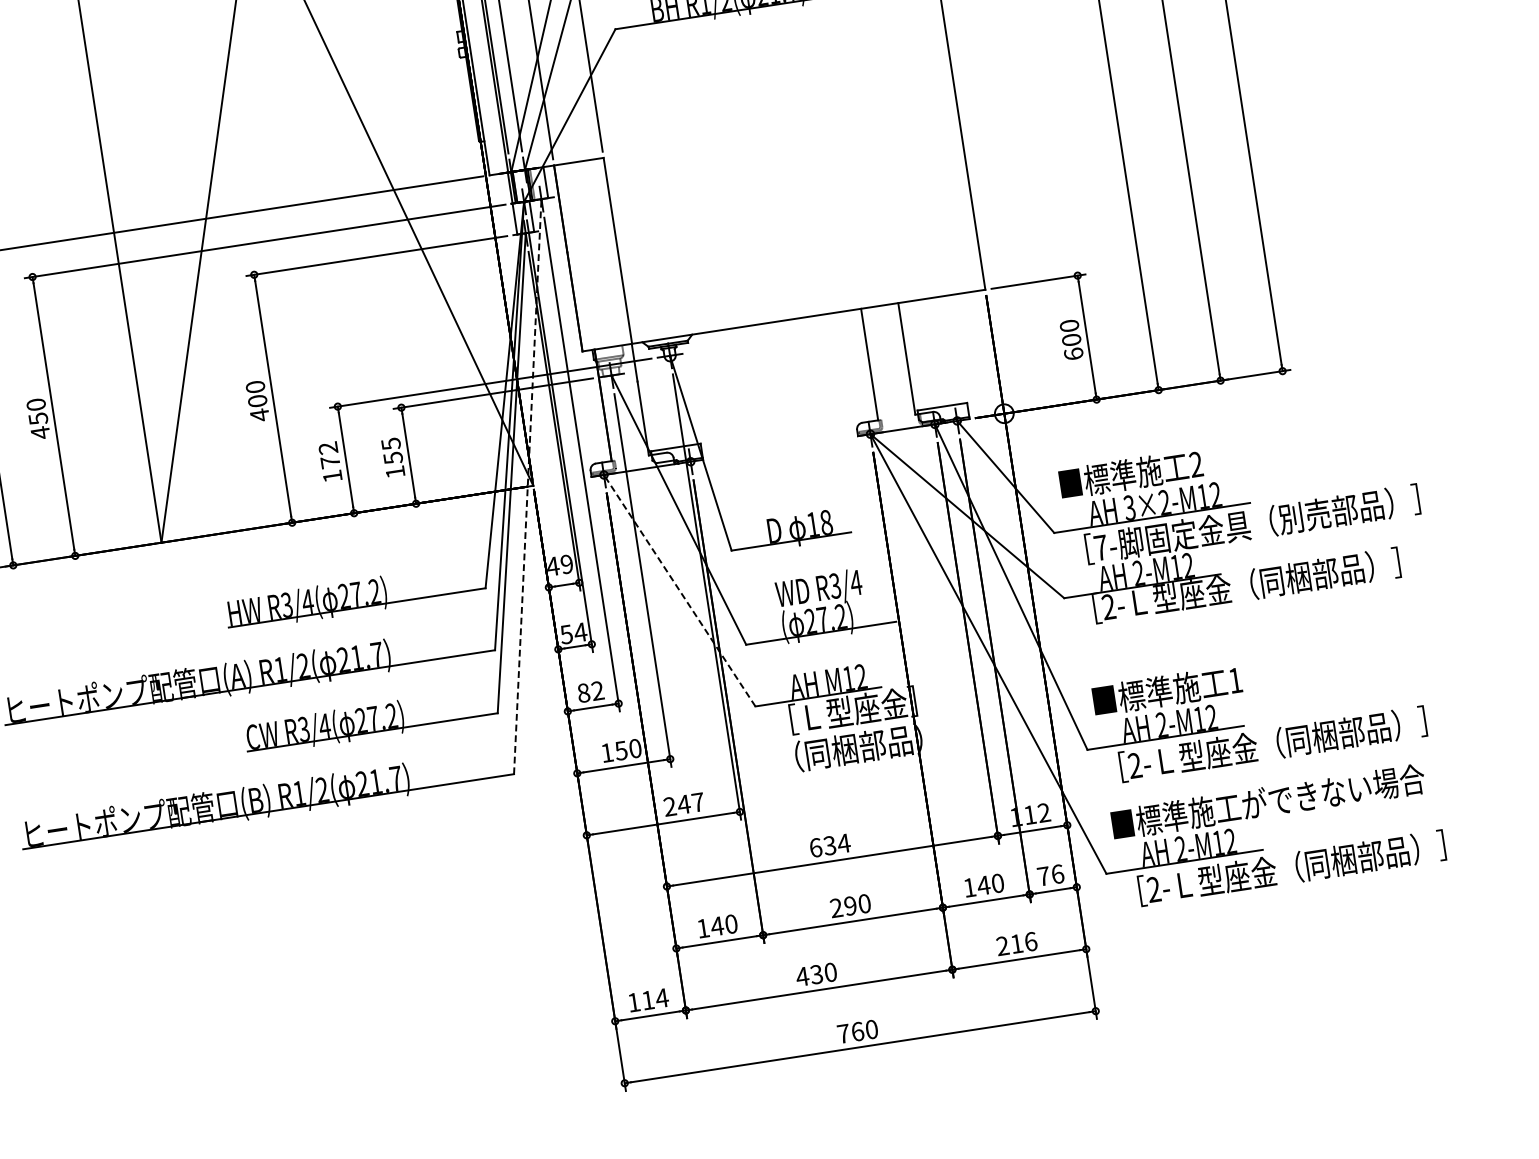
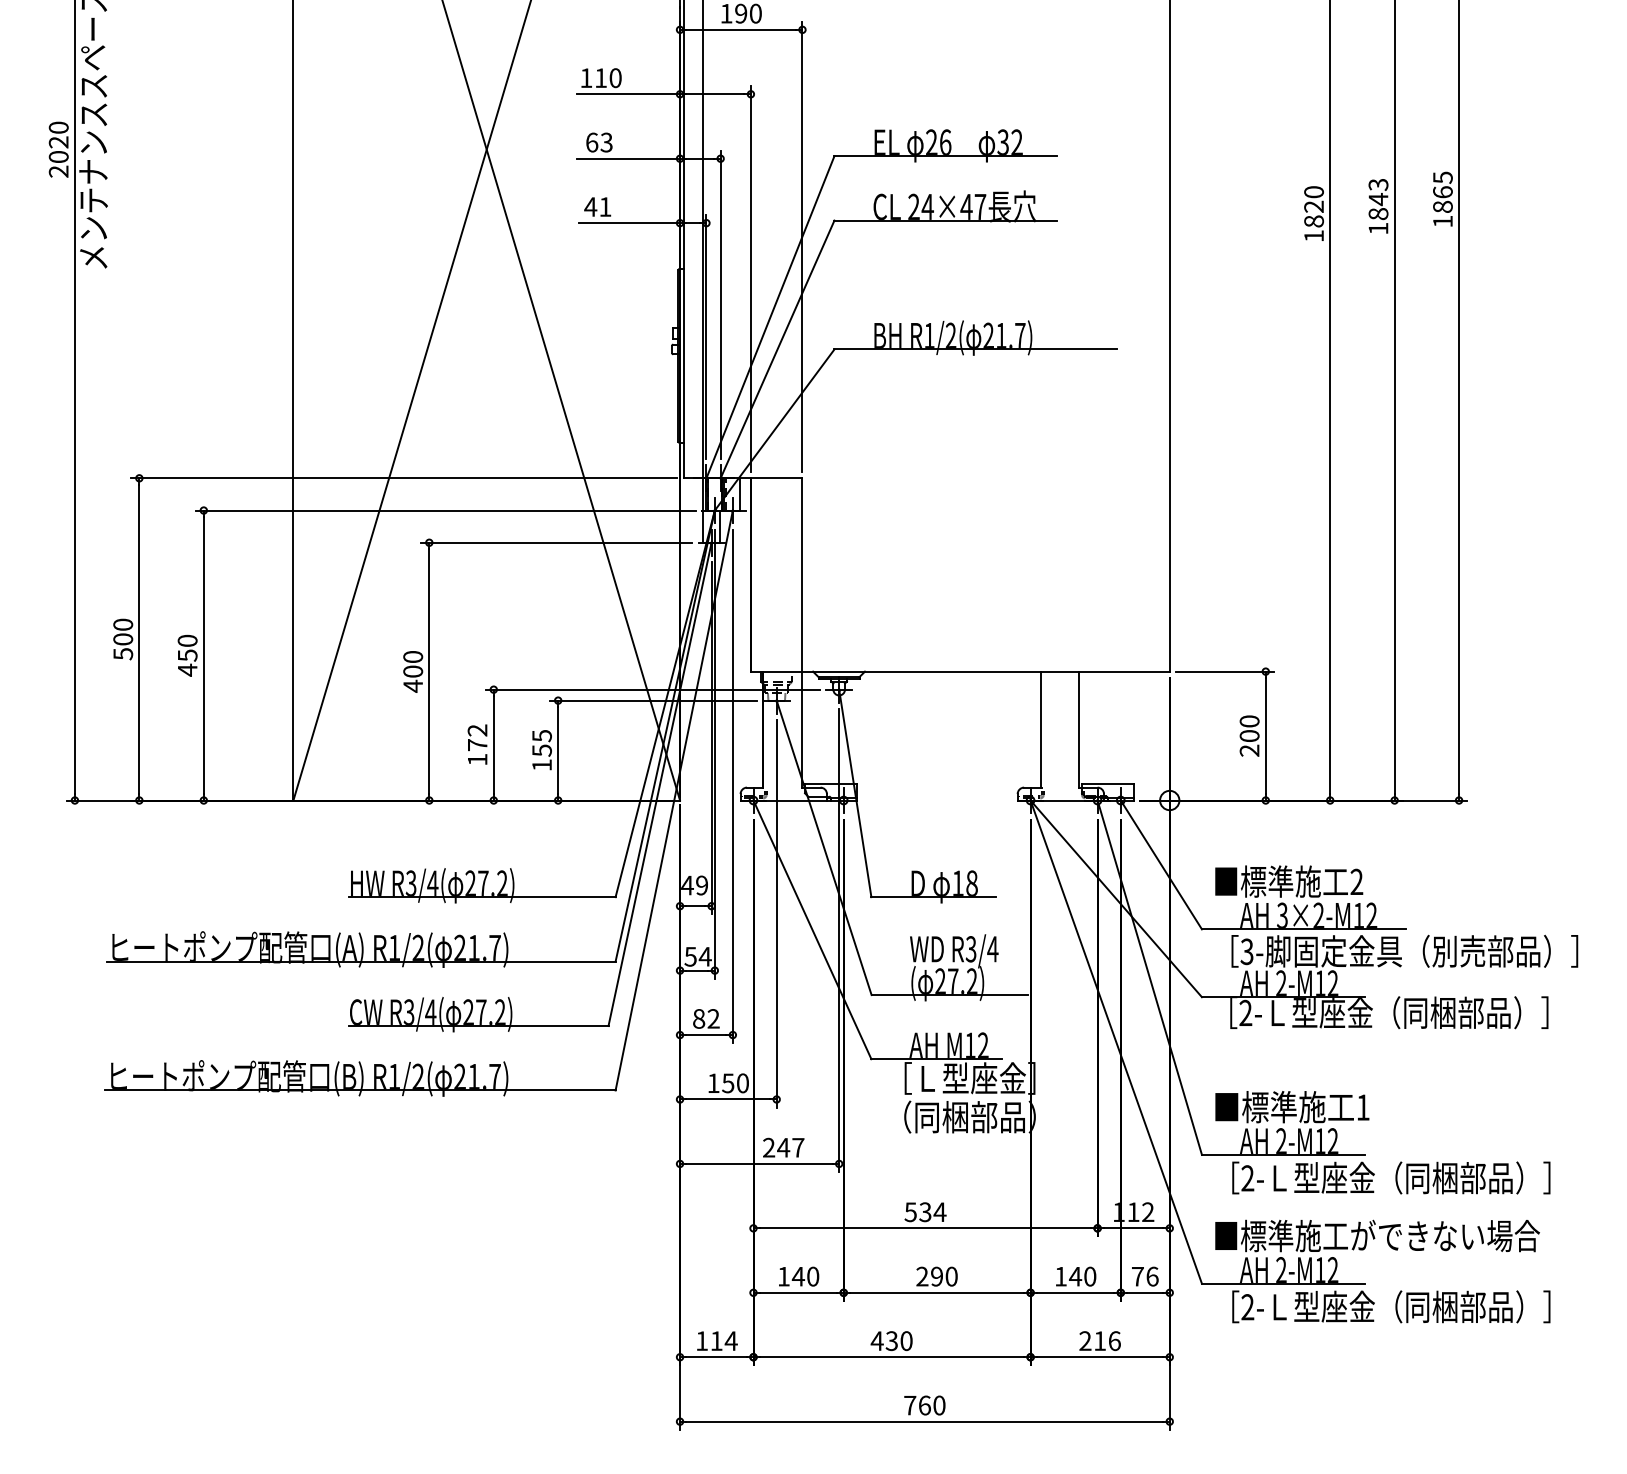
text: (1073, 353) -> (1249, 750), 600 -> 200
line: (527, 486) -> (674, 800), dashed -> solid
text: (1100, 547) -> (1246, 951), 7- -> 3-
line: (679, 590) -> (812, 929), dashed -> solid
text: (815, 848) -> (910, 1212), 634 -> 534

